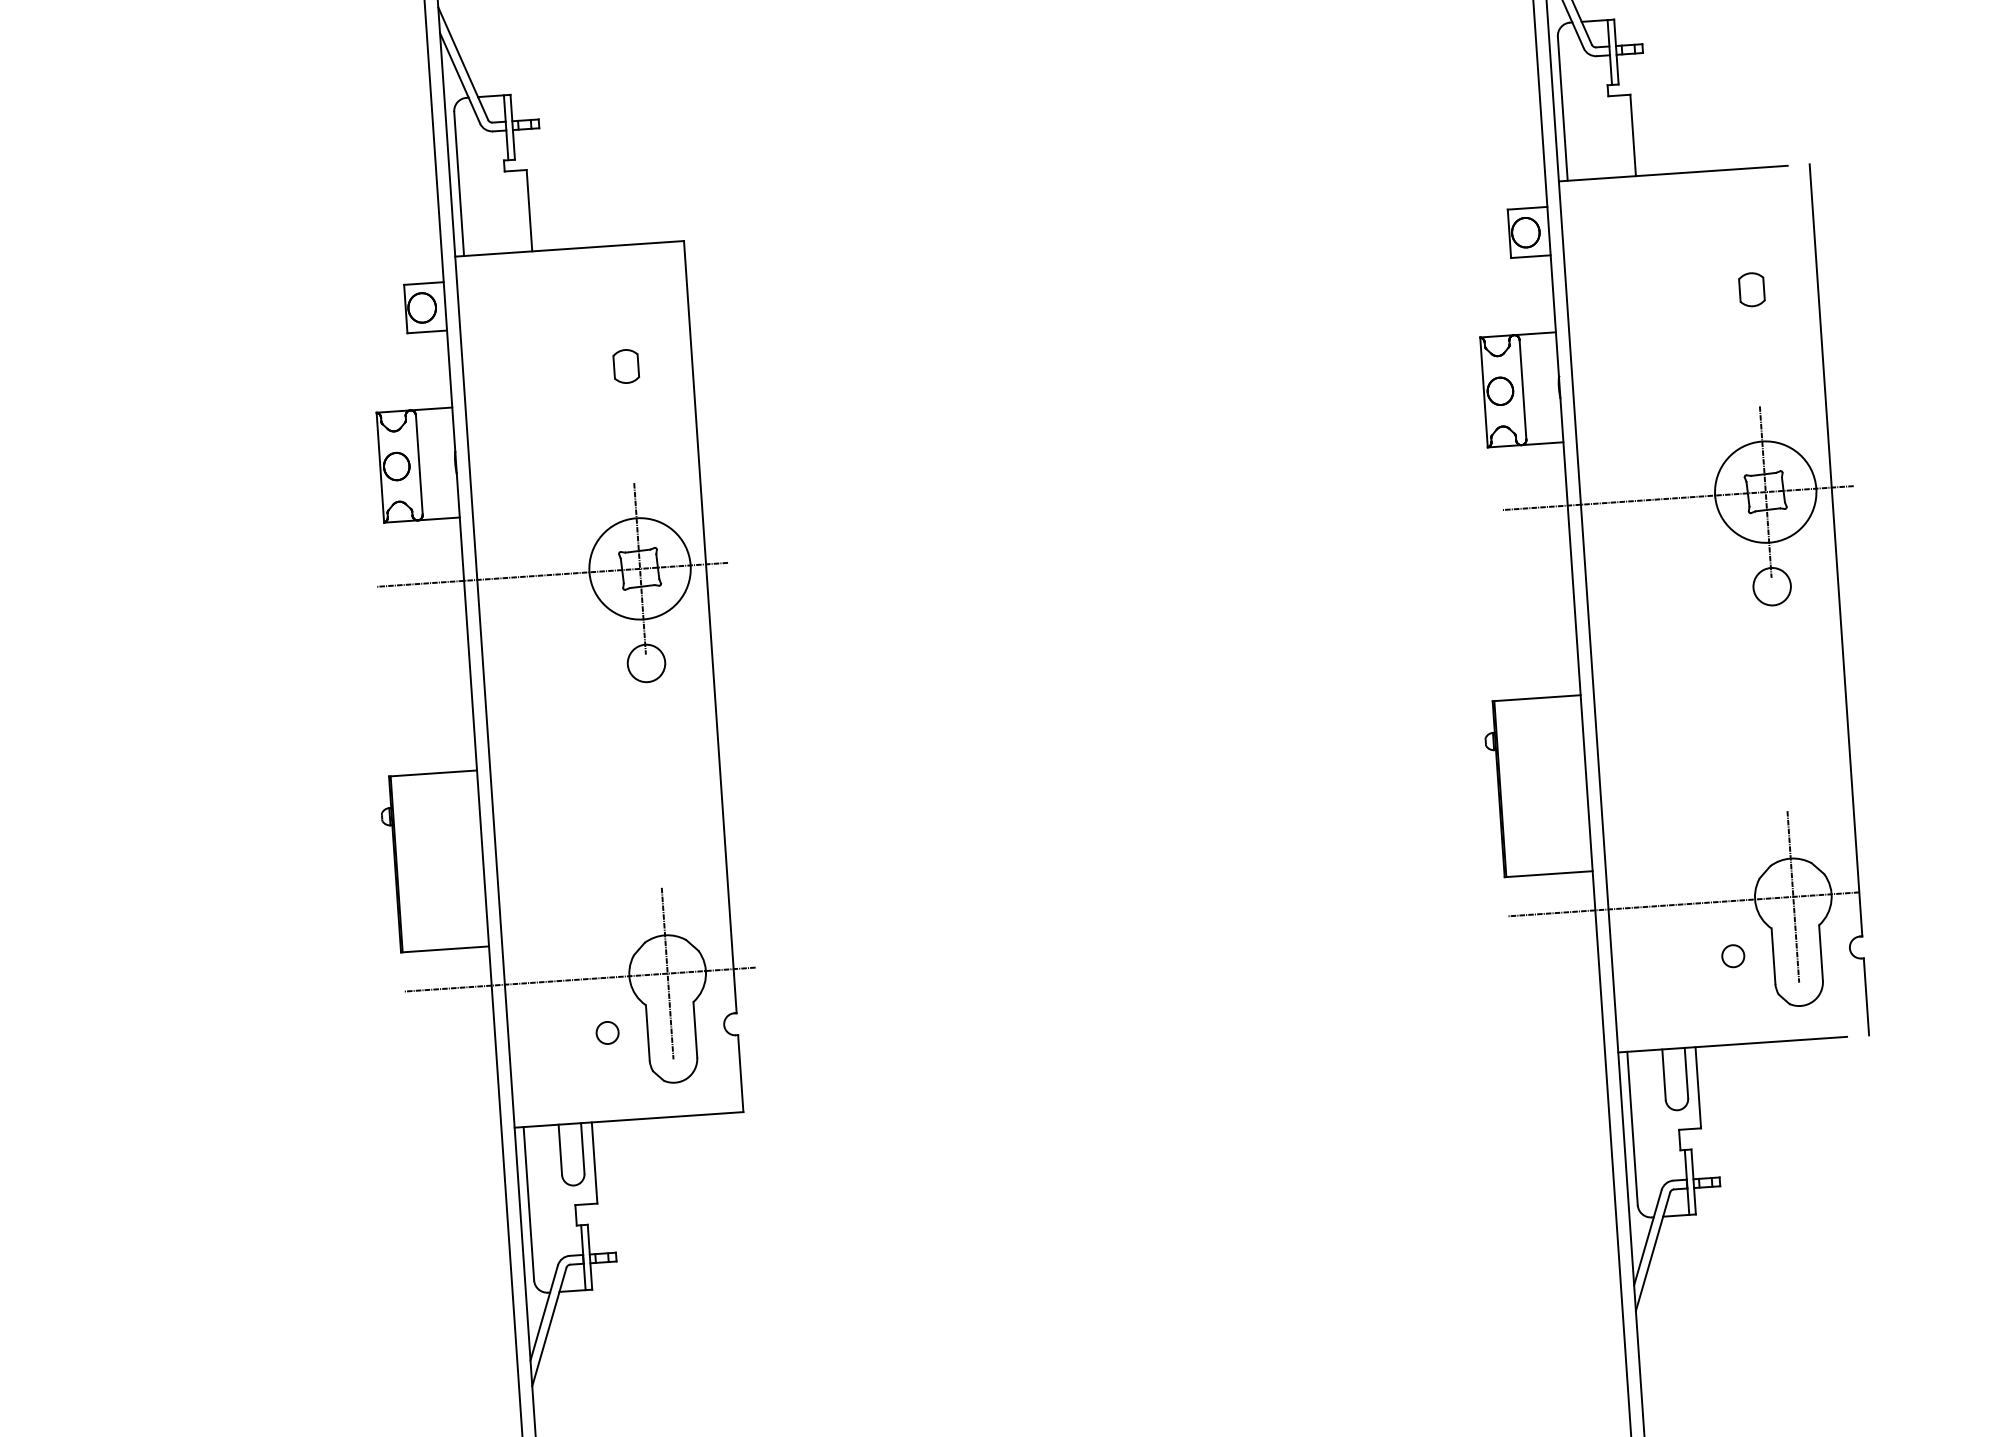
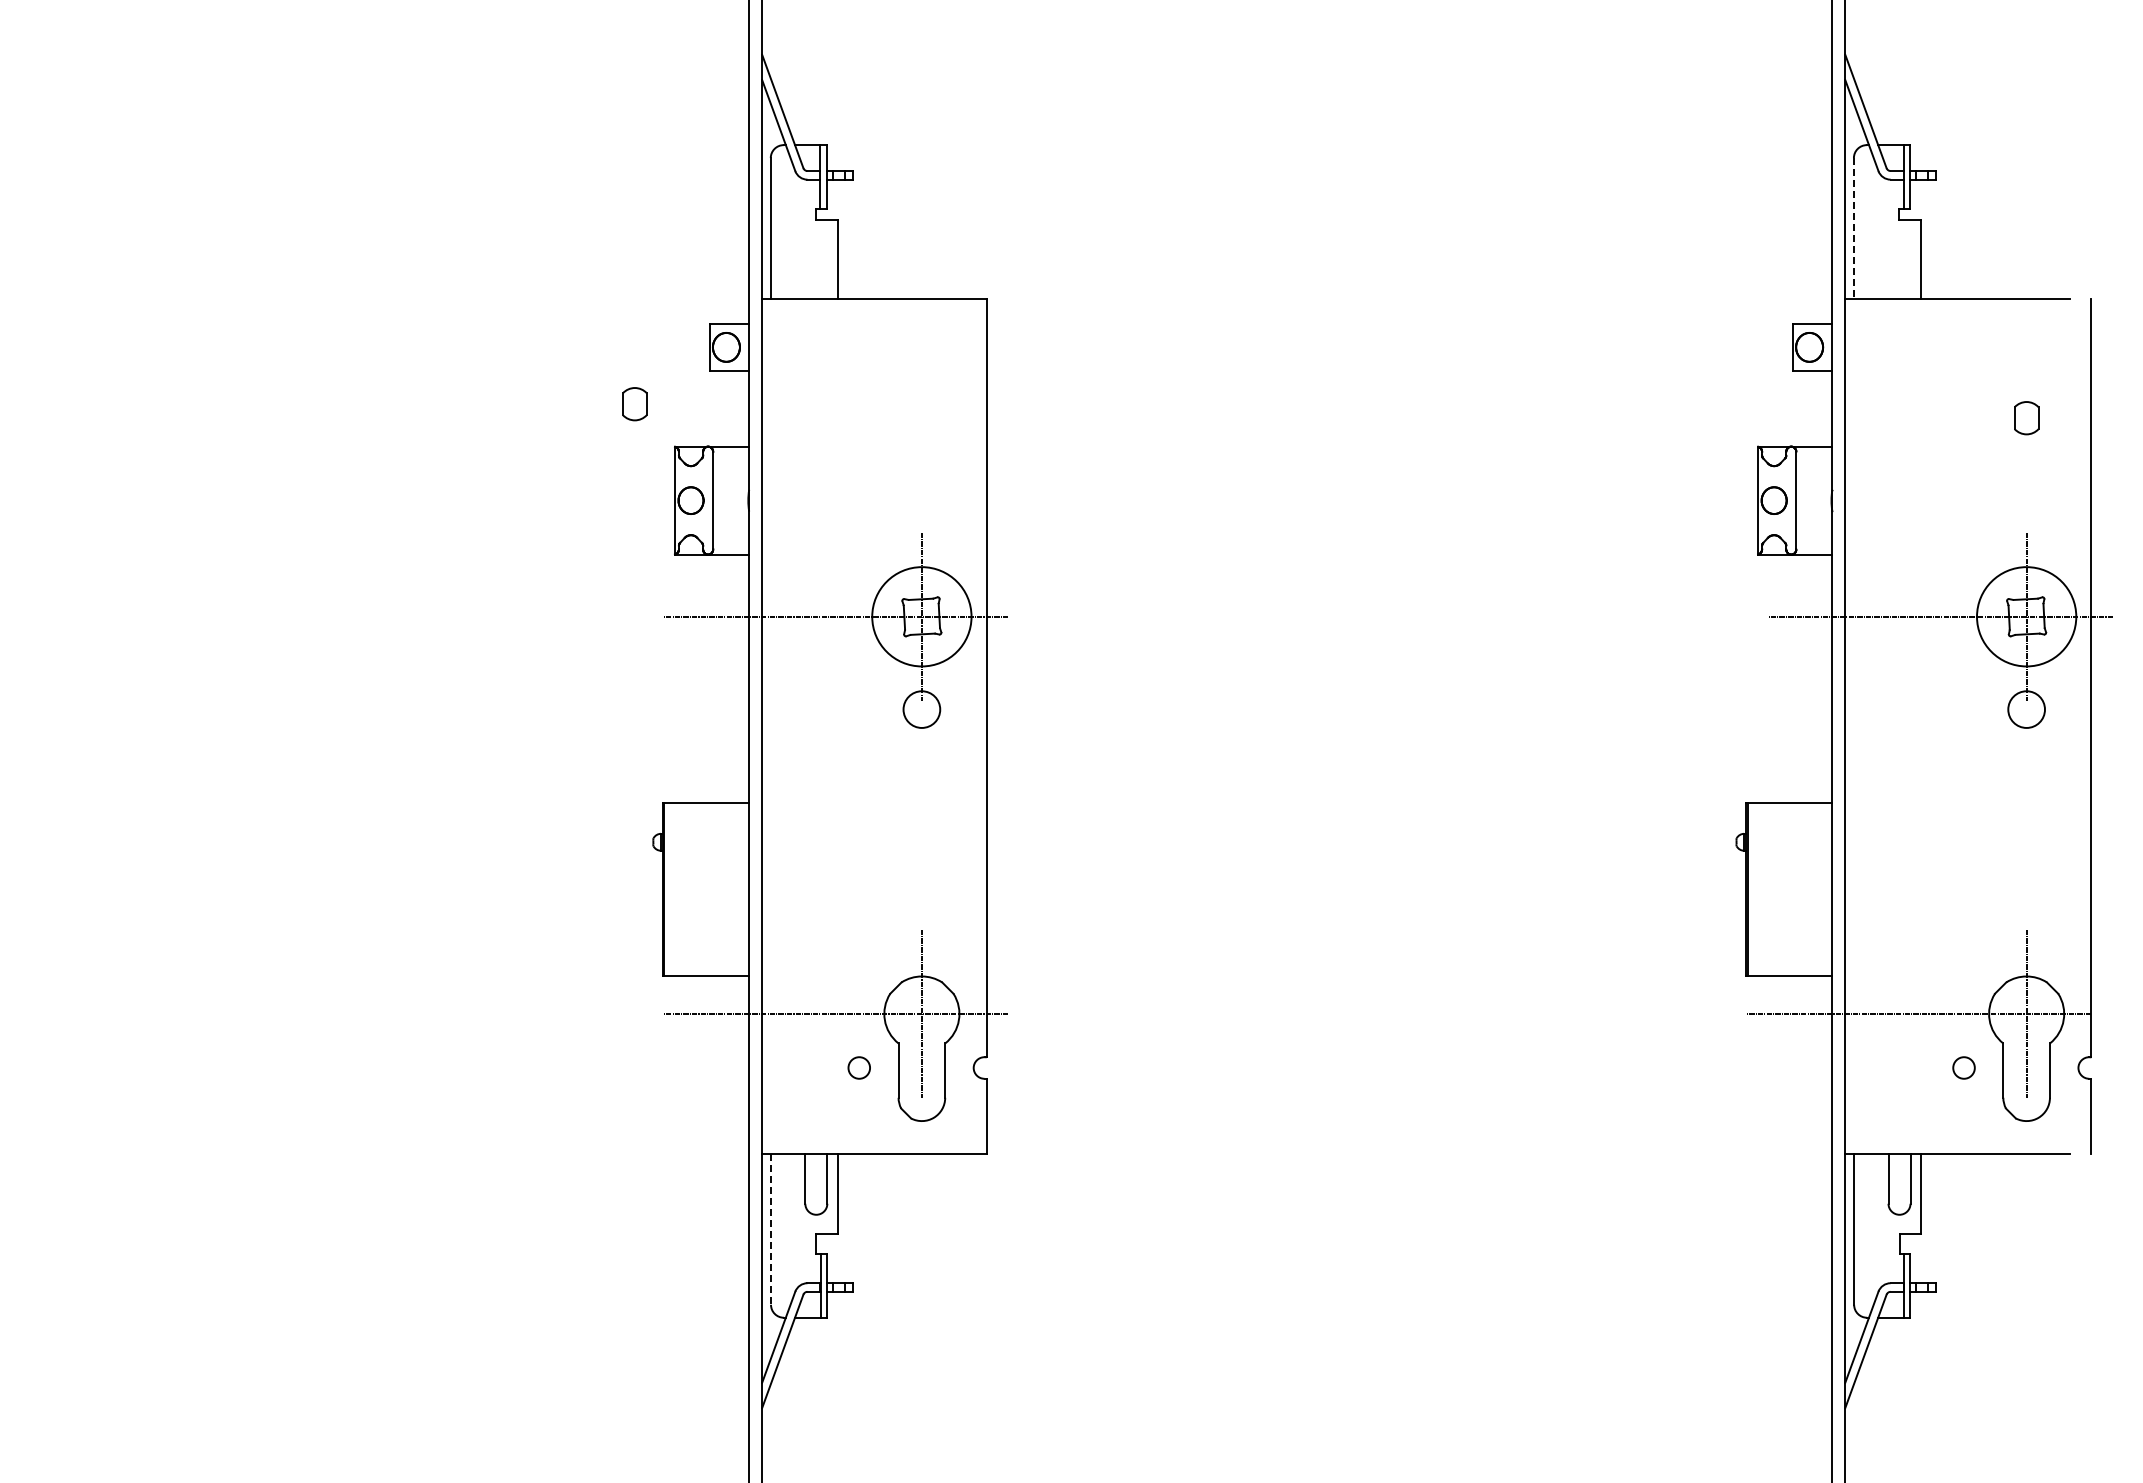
line: (1562, 108) -> (1853, 228), solid -> dashed
part: (625, 366) -> (634, 404), moved
line: (529, 1204) -> (771, 1230), solid -> dashed

